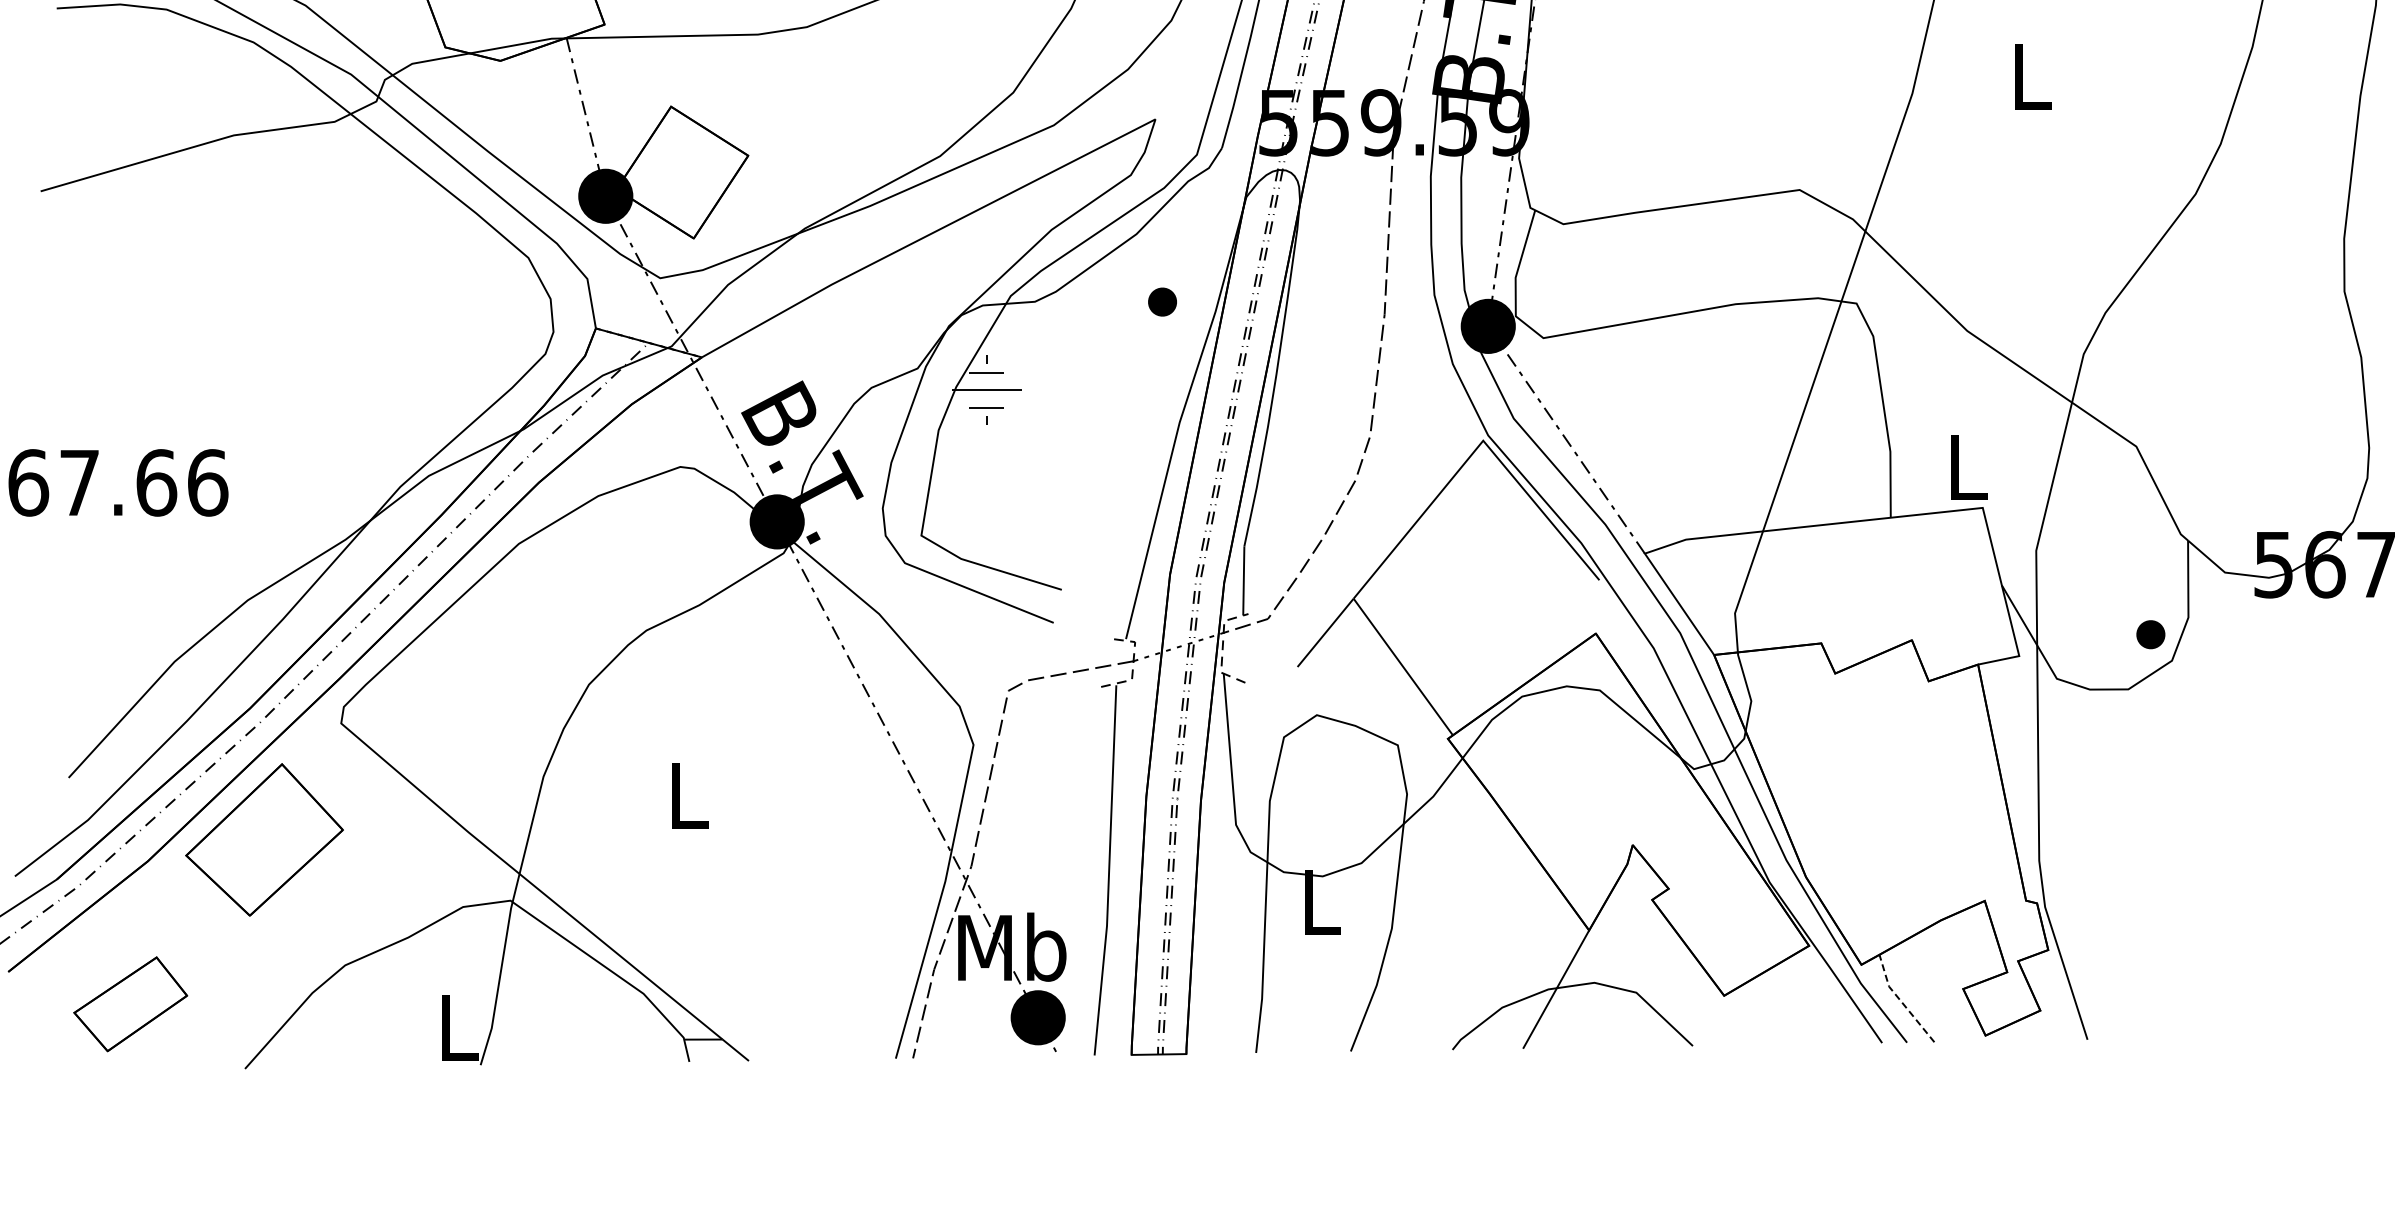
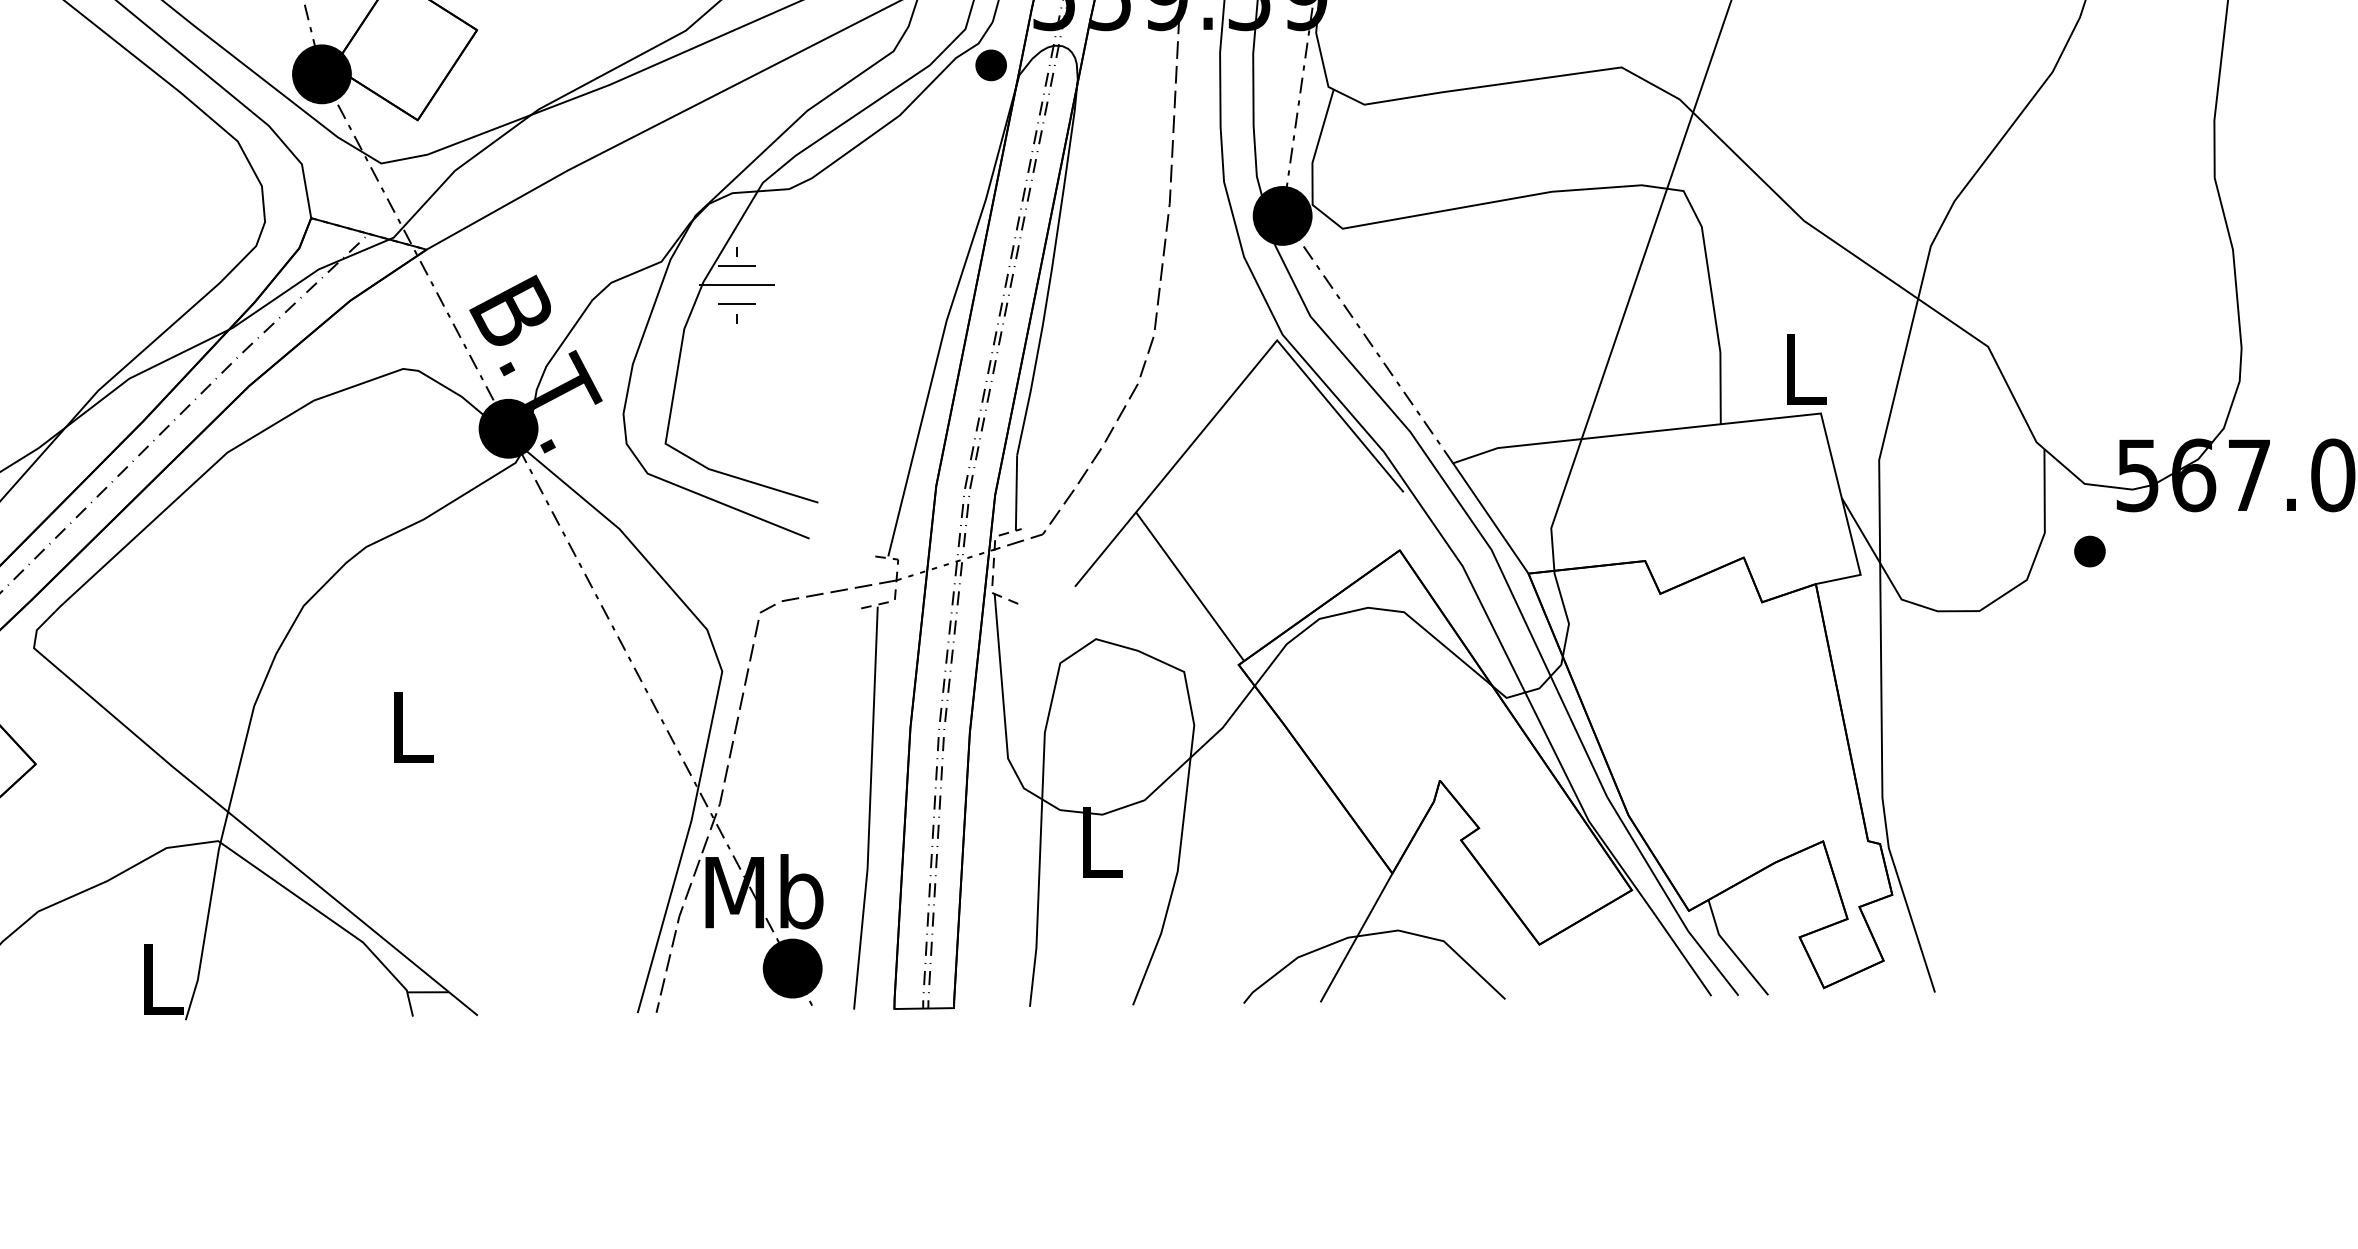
part: (1162, 301) -> (991, 64), moved
part: (2150, 634) -> (2089, 551), moved
line: (1900, 1000) -> (1731, 949), dashed -> solid

